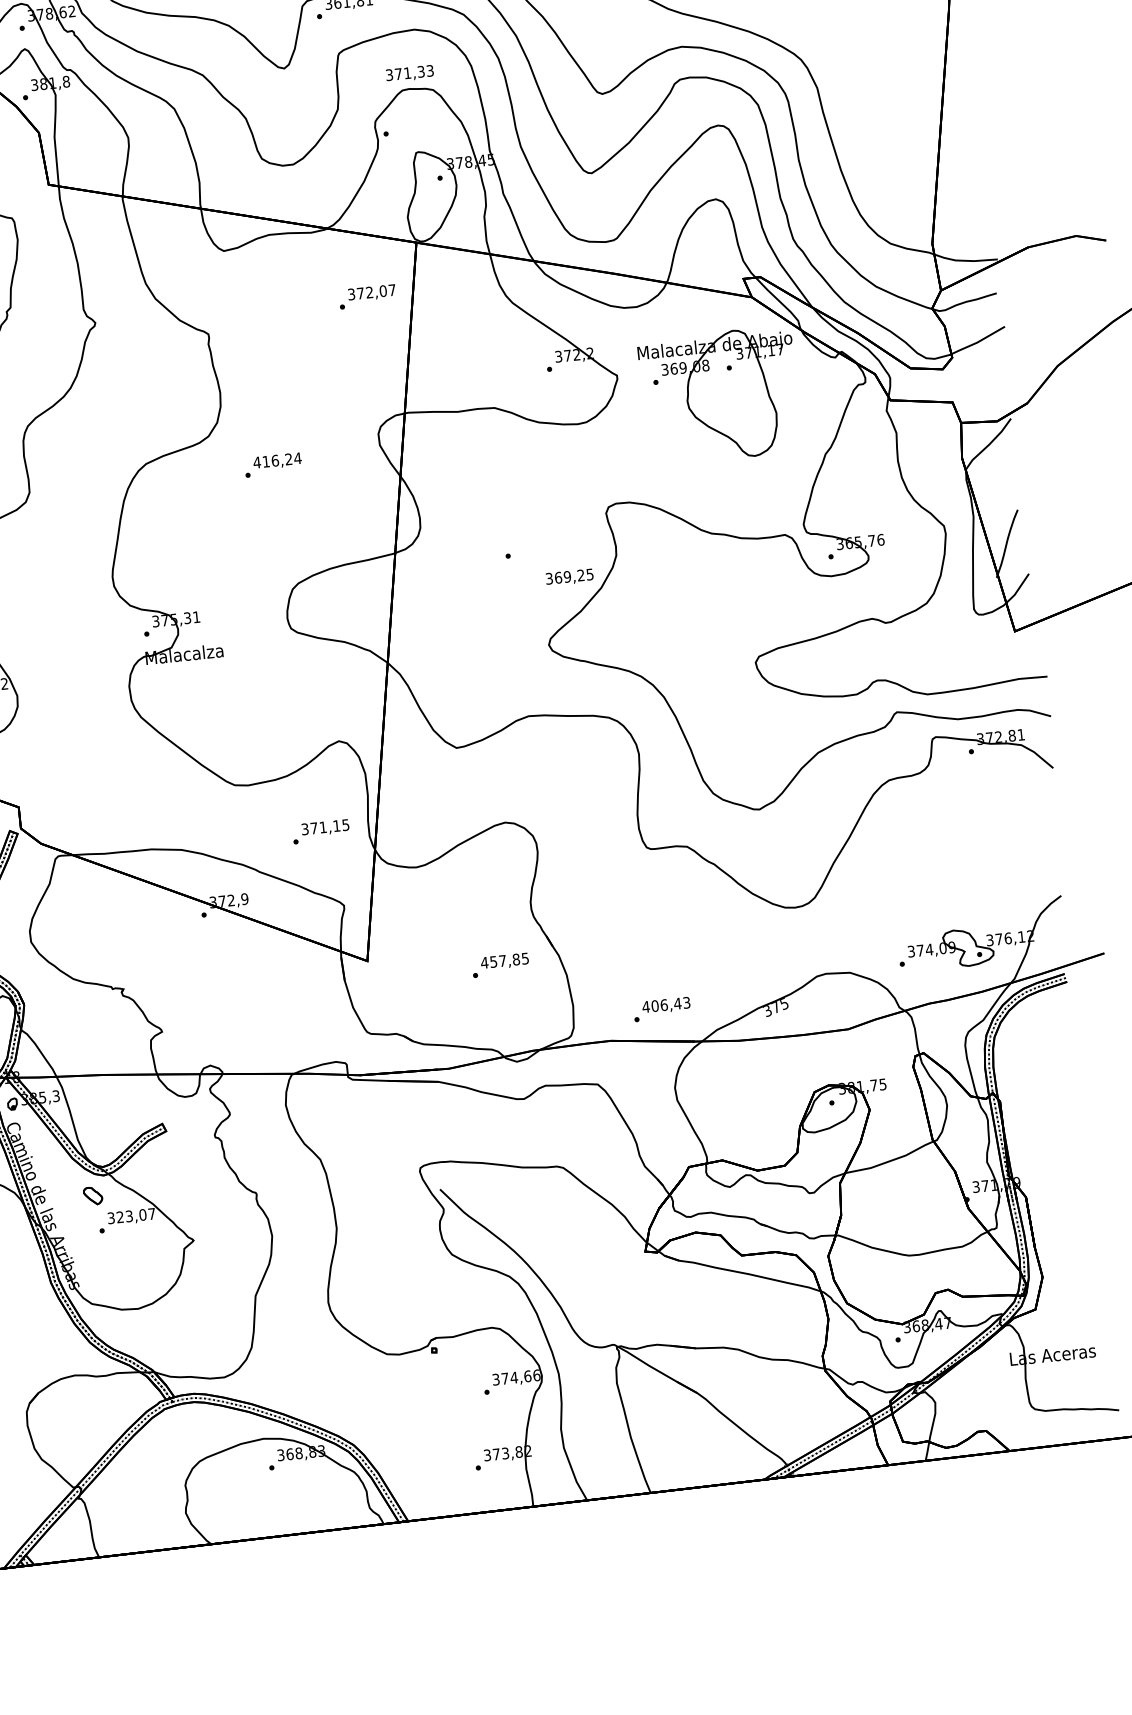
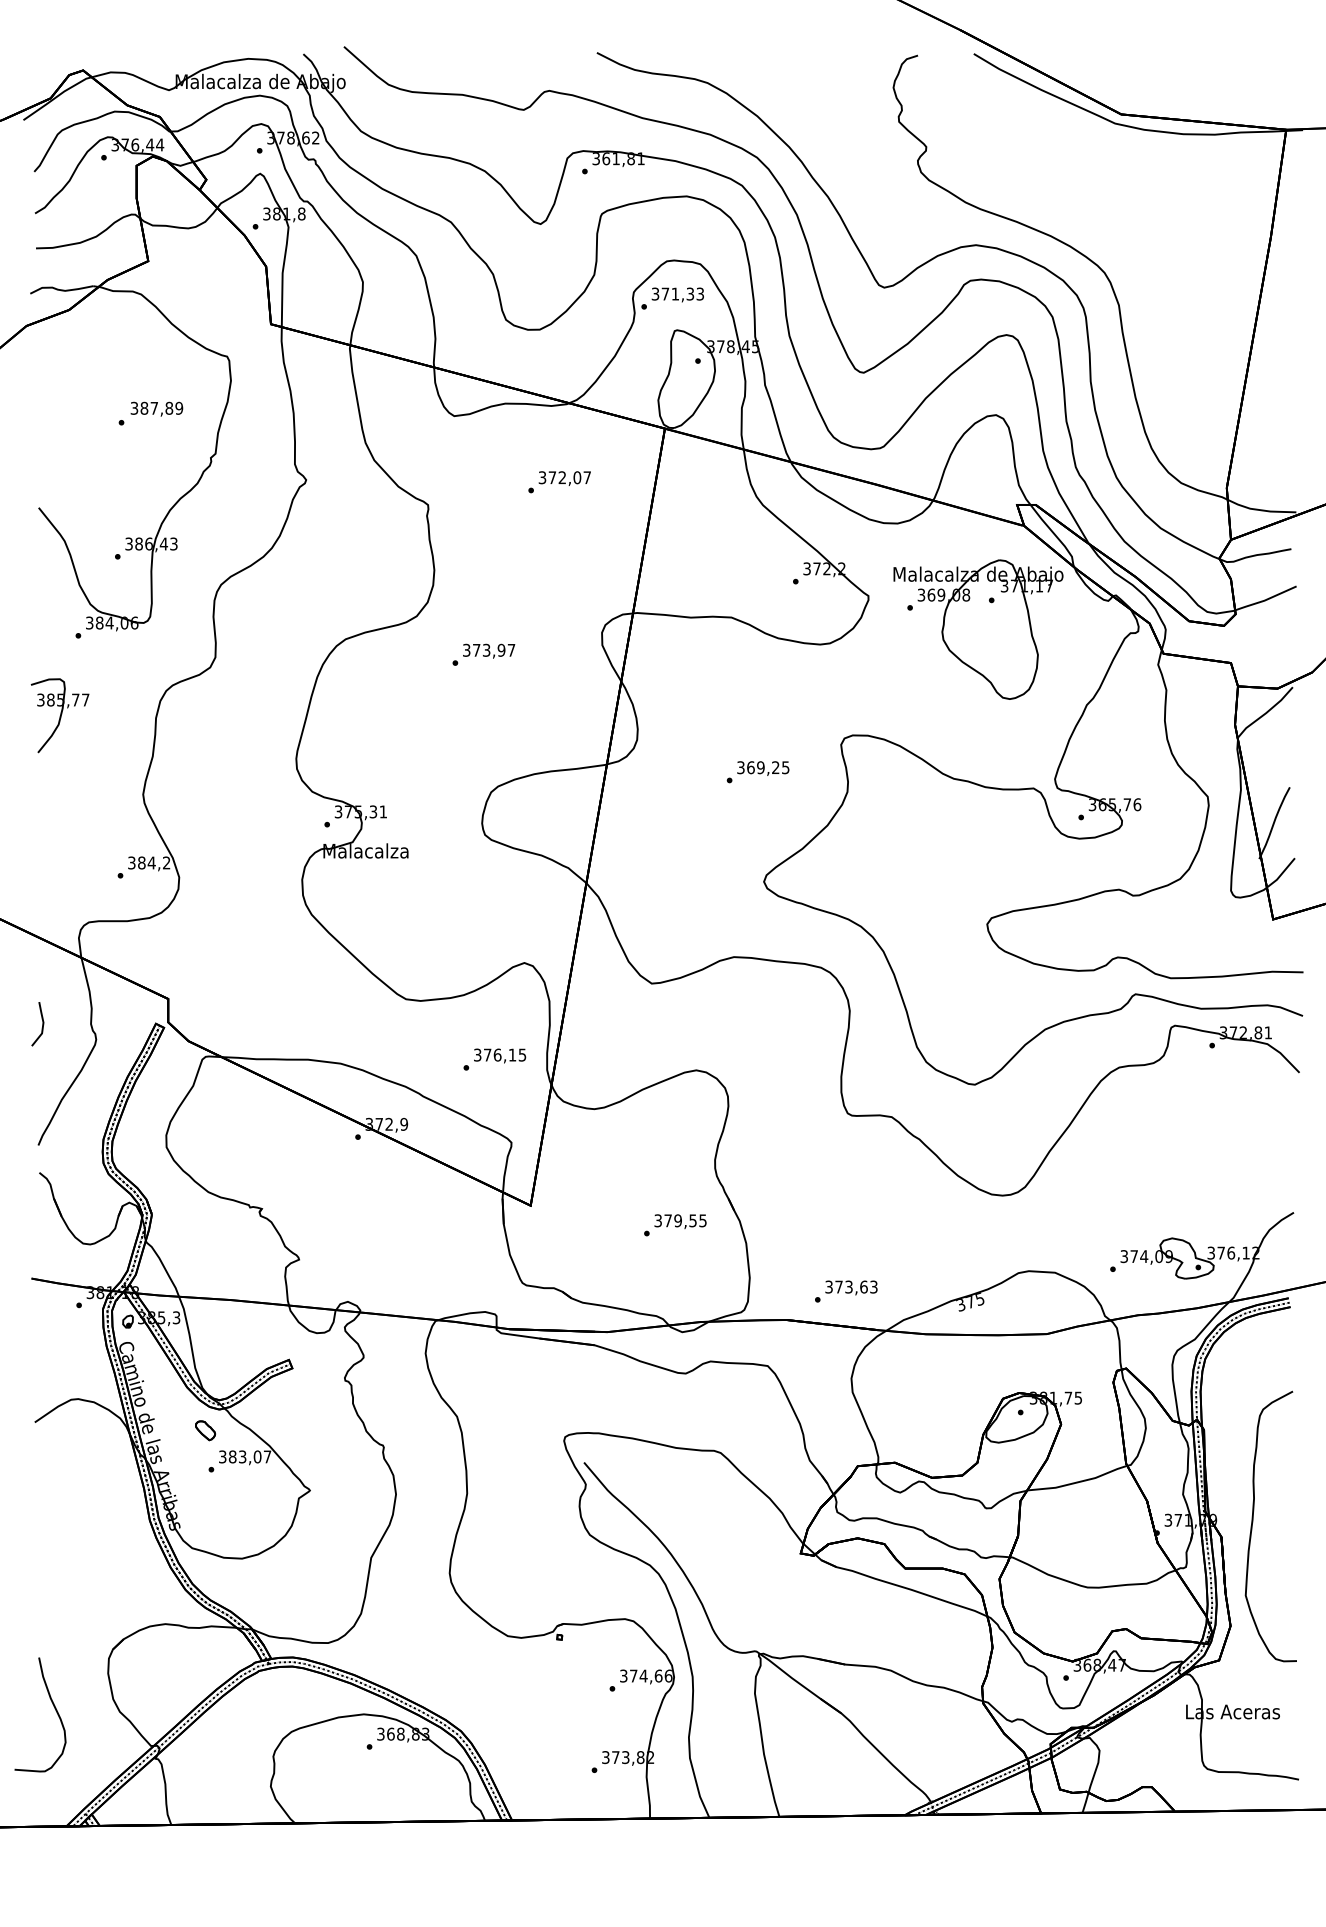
text: (409, 73) -> (677, 294), moved
text: (367, 297) -> (559, 482), moved
text: (276, 459) -> (488, 649), 416,24 -> 373,97
text: (569, 577) -> (763, 768), moved
text: (323, 826) -> (497, 1054), 371,15 -> 376,15
text: (500, 960) -> (675, 1220), 457,85 -> 379,55
text: (661, 1004) -> (846, 1286), 406,43 -> 373,63
curve: (1053, 1181) -> (1253, 1522), added
text: (120, 1216) -> (232, 1456), 323,07 -> 383,07

